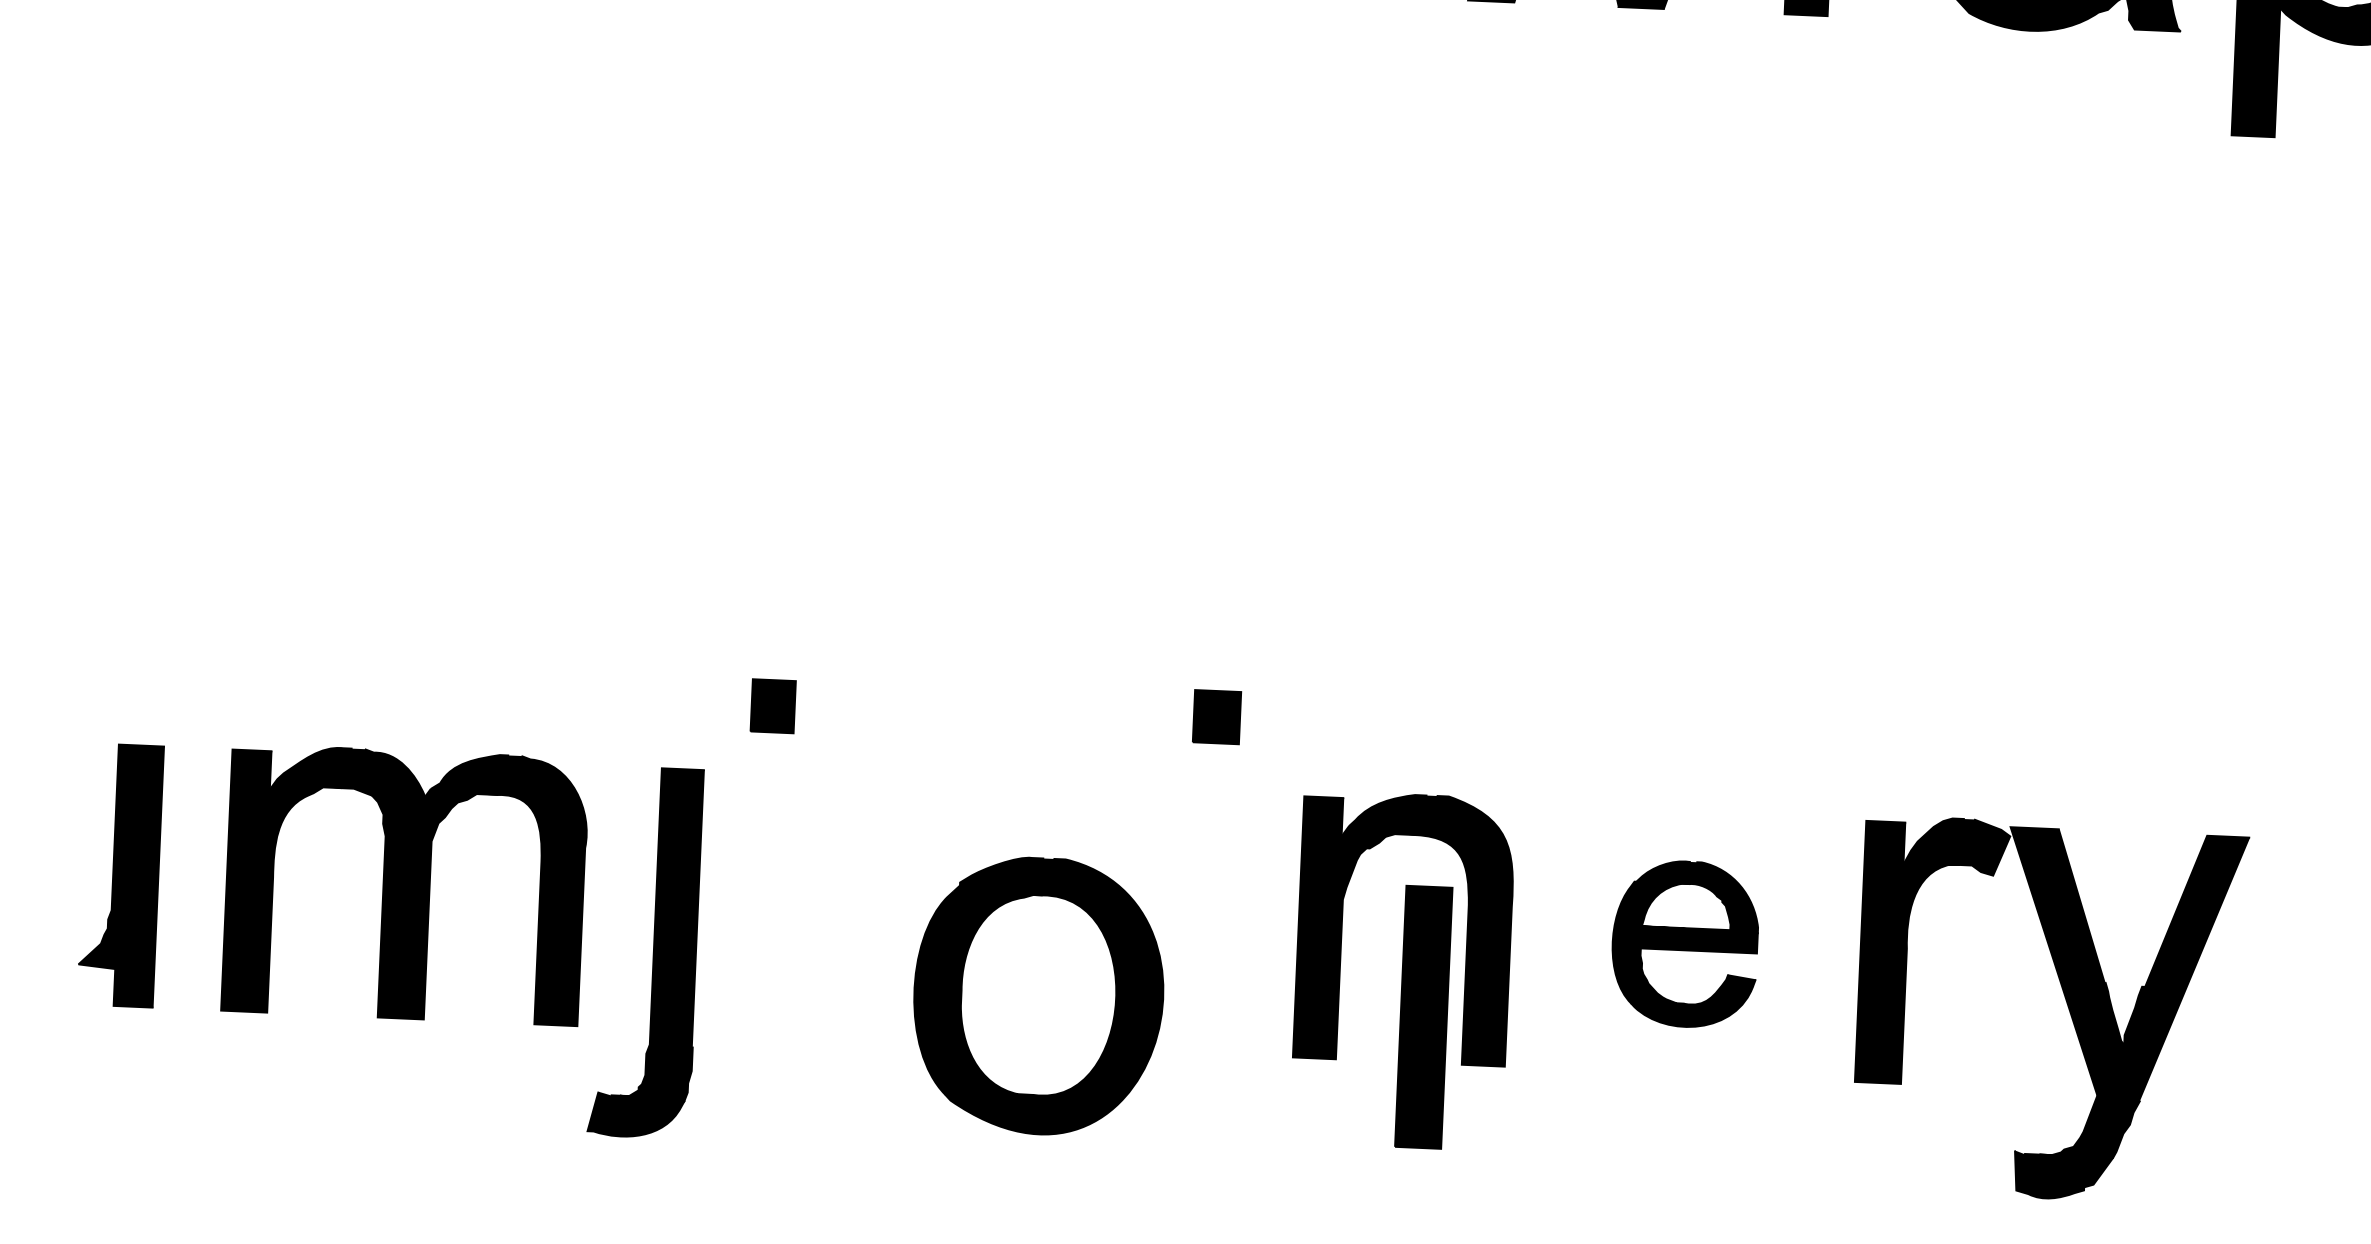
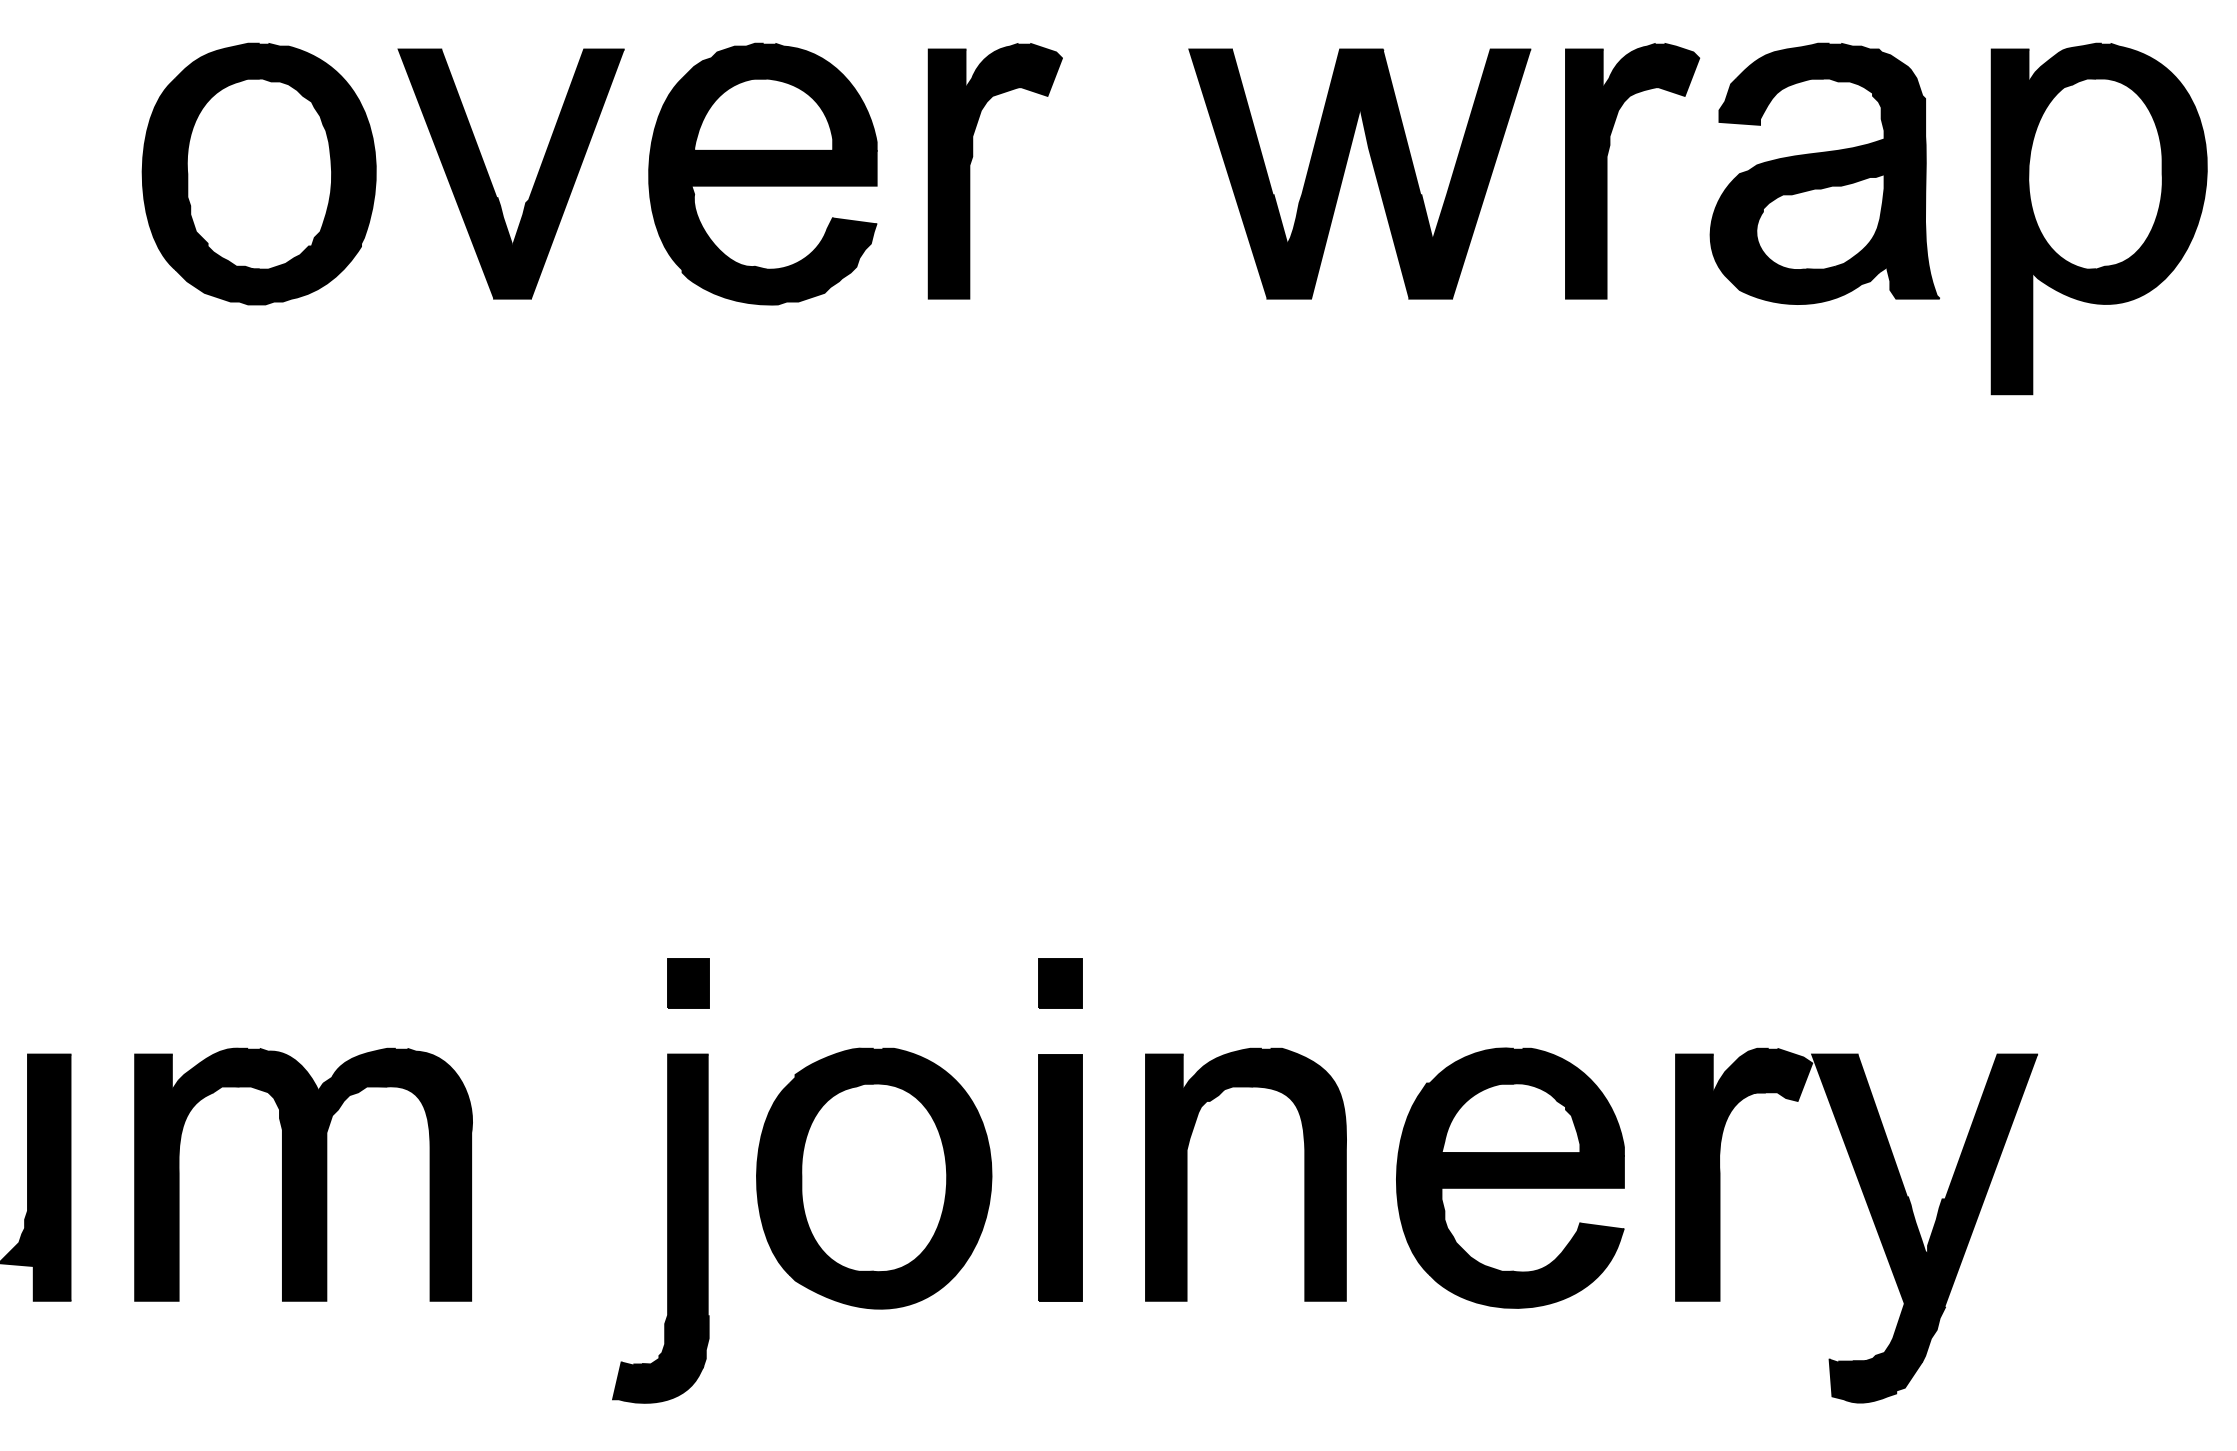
part: (773, 706) -> (688, 983), moved
part: (1685, 943) -> (1510, 1177), size x1.67
part: (653, 952) -> (667, 1228), moved
part: (1039, 996) -> (874, 1178), moved
part: (1423, 1017) -> (1060, 1177), moved

